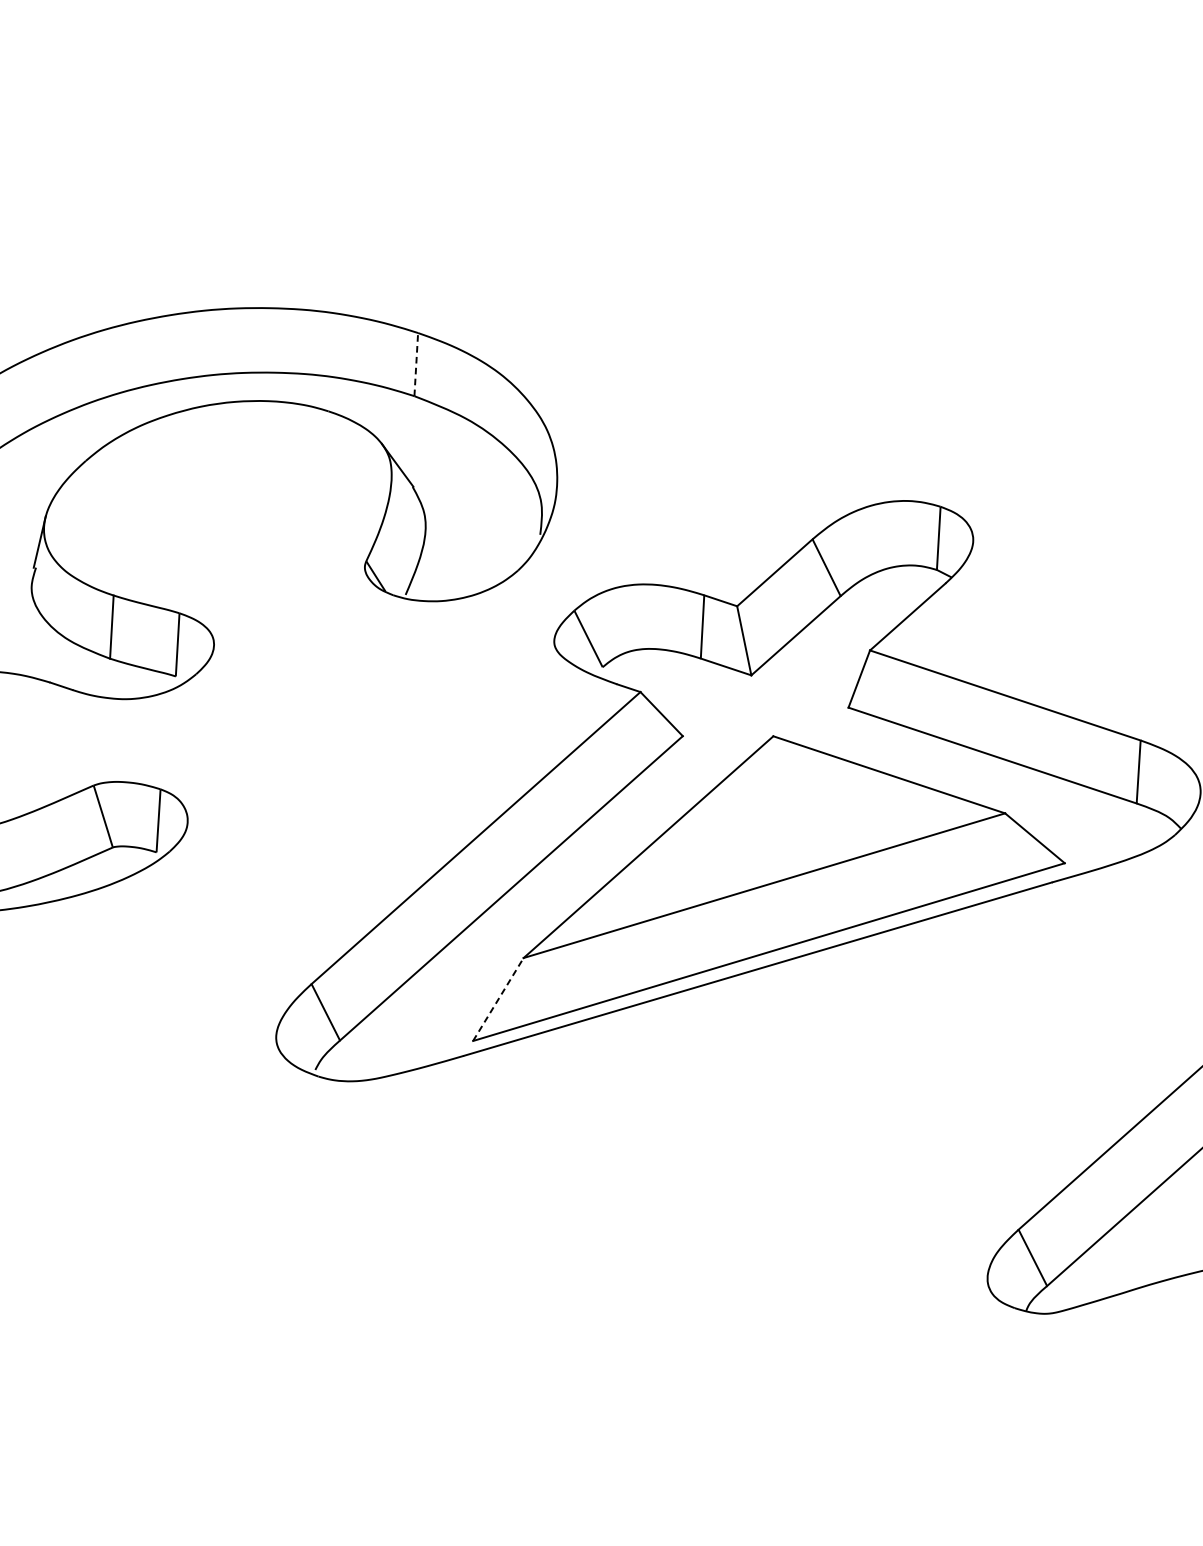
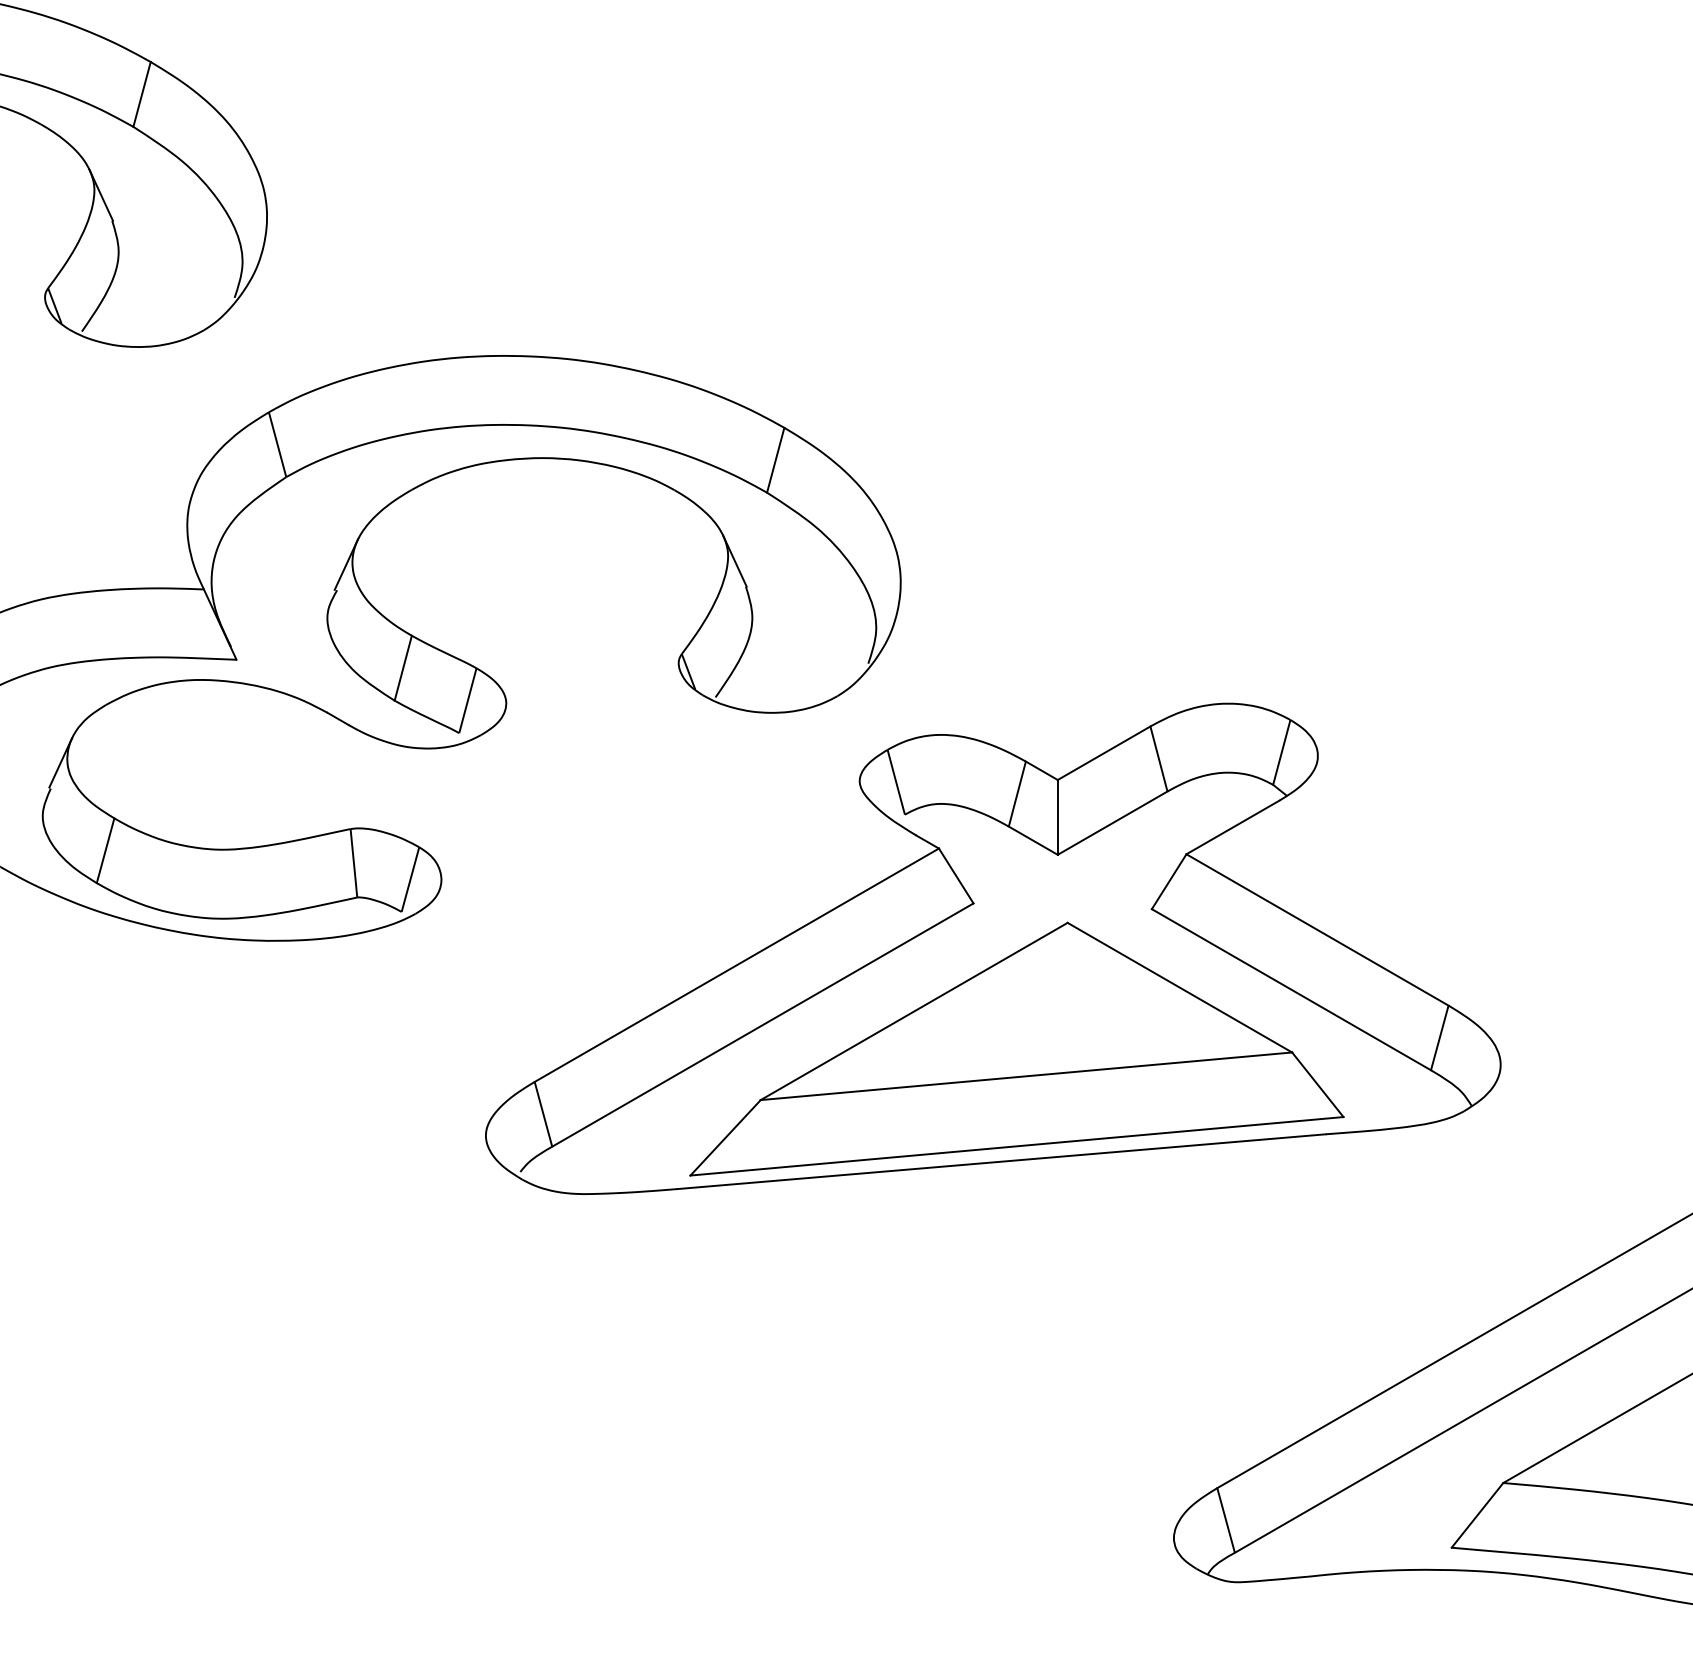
line: (416, 364) -> (775, 460), dashed -> solid
line: (498, 999) -> (725, 1137), dashed -> solid

